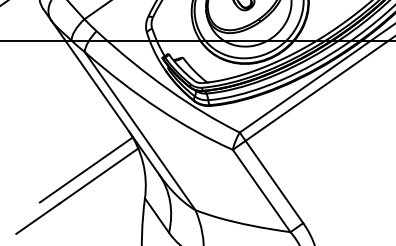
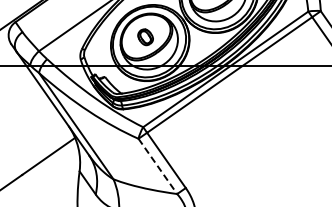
line: (86, 170) -> (40, 152), removed
line: (261, 191) -> (157, 166), solid -> dashed

